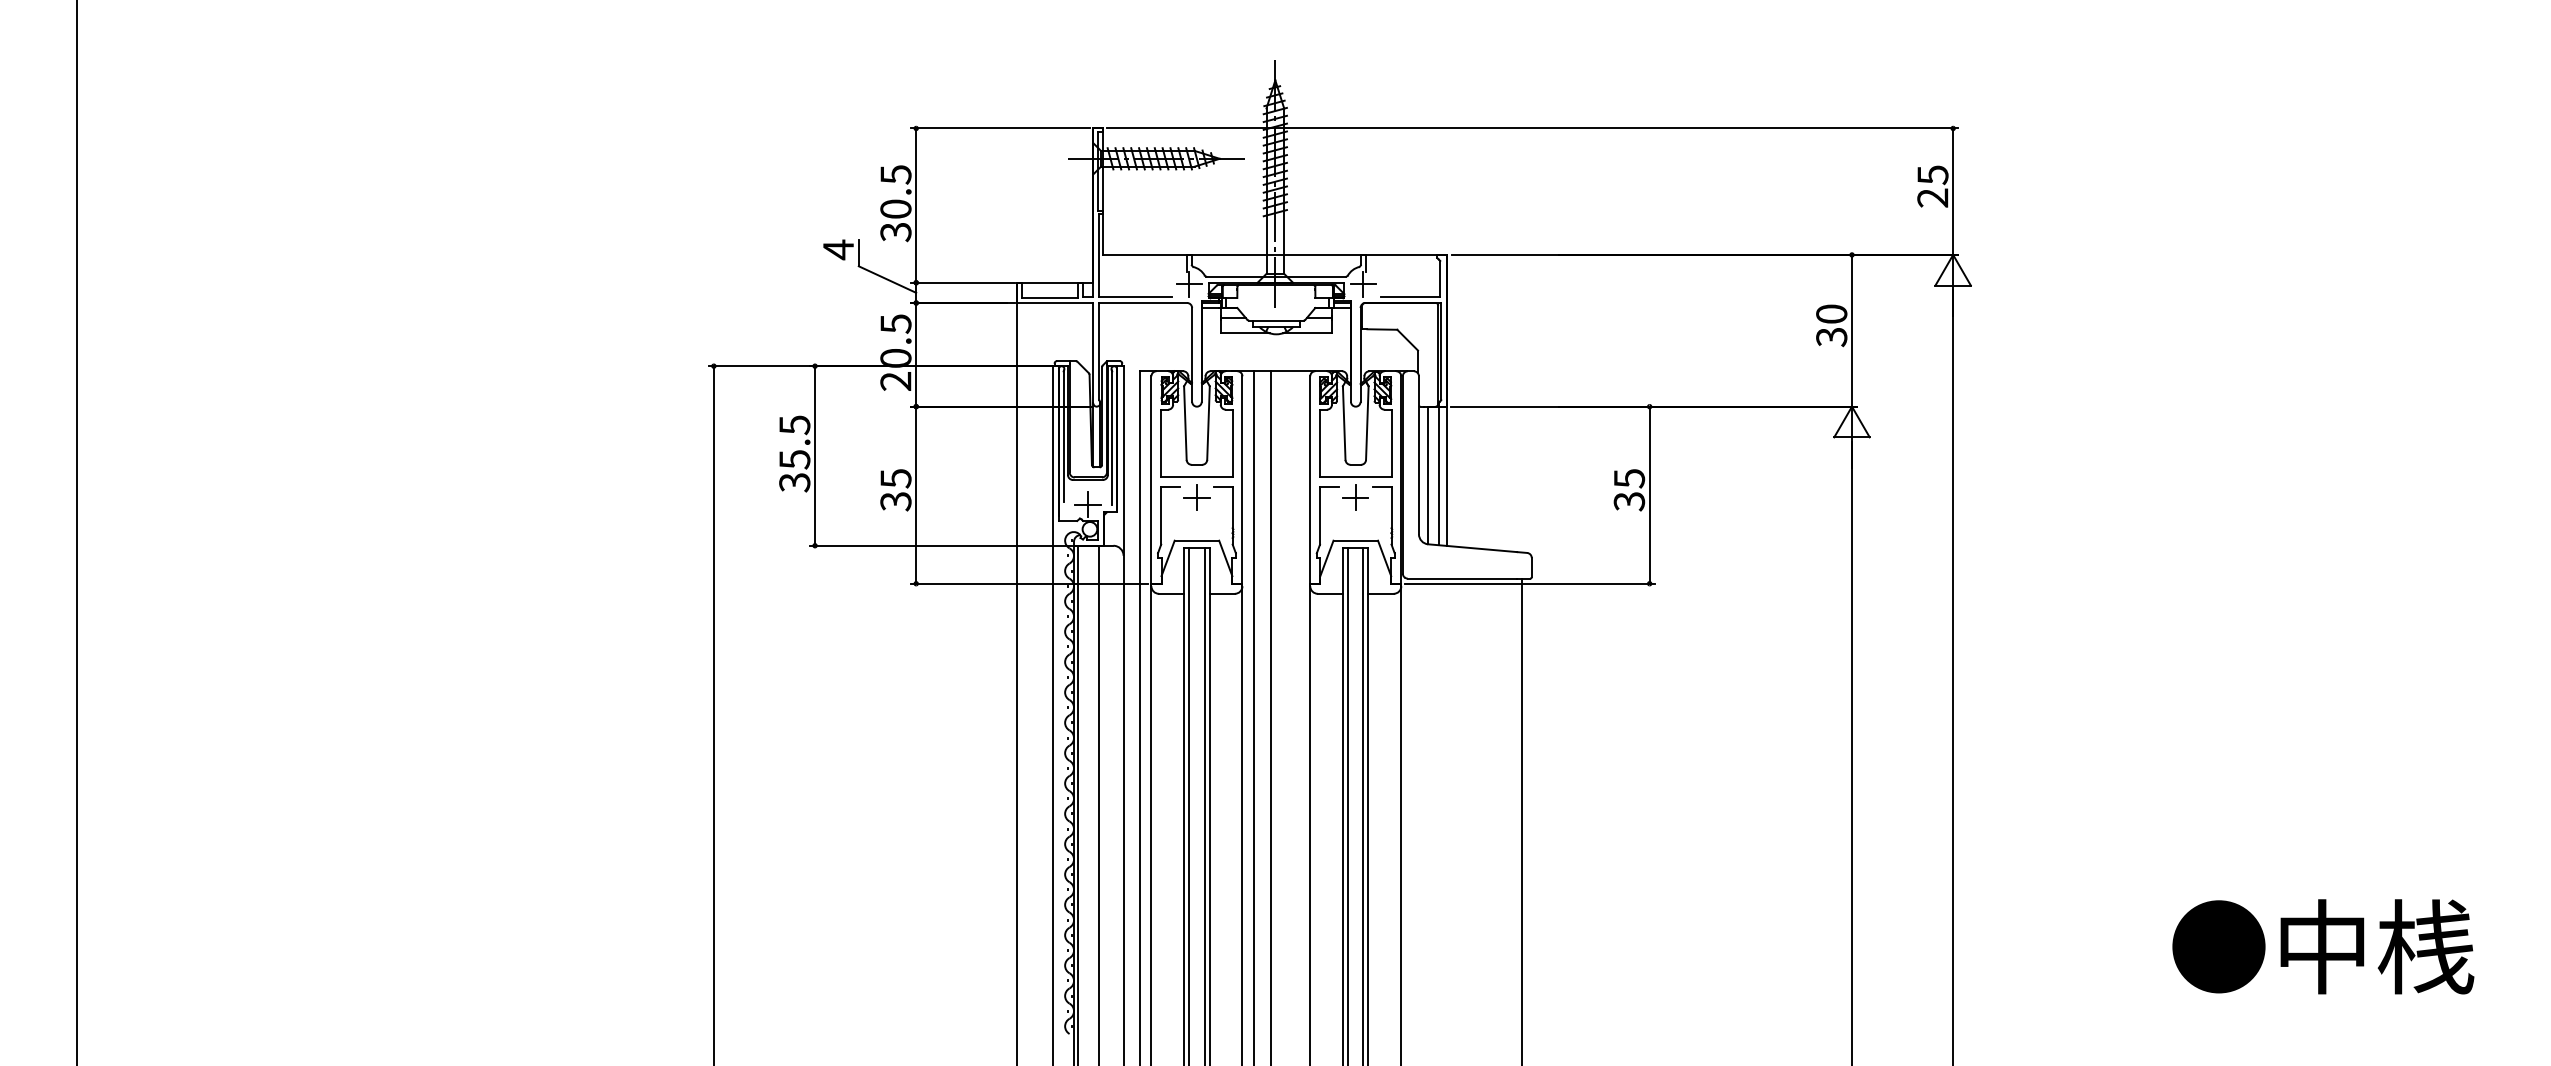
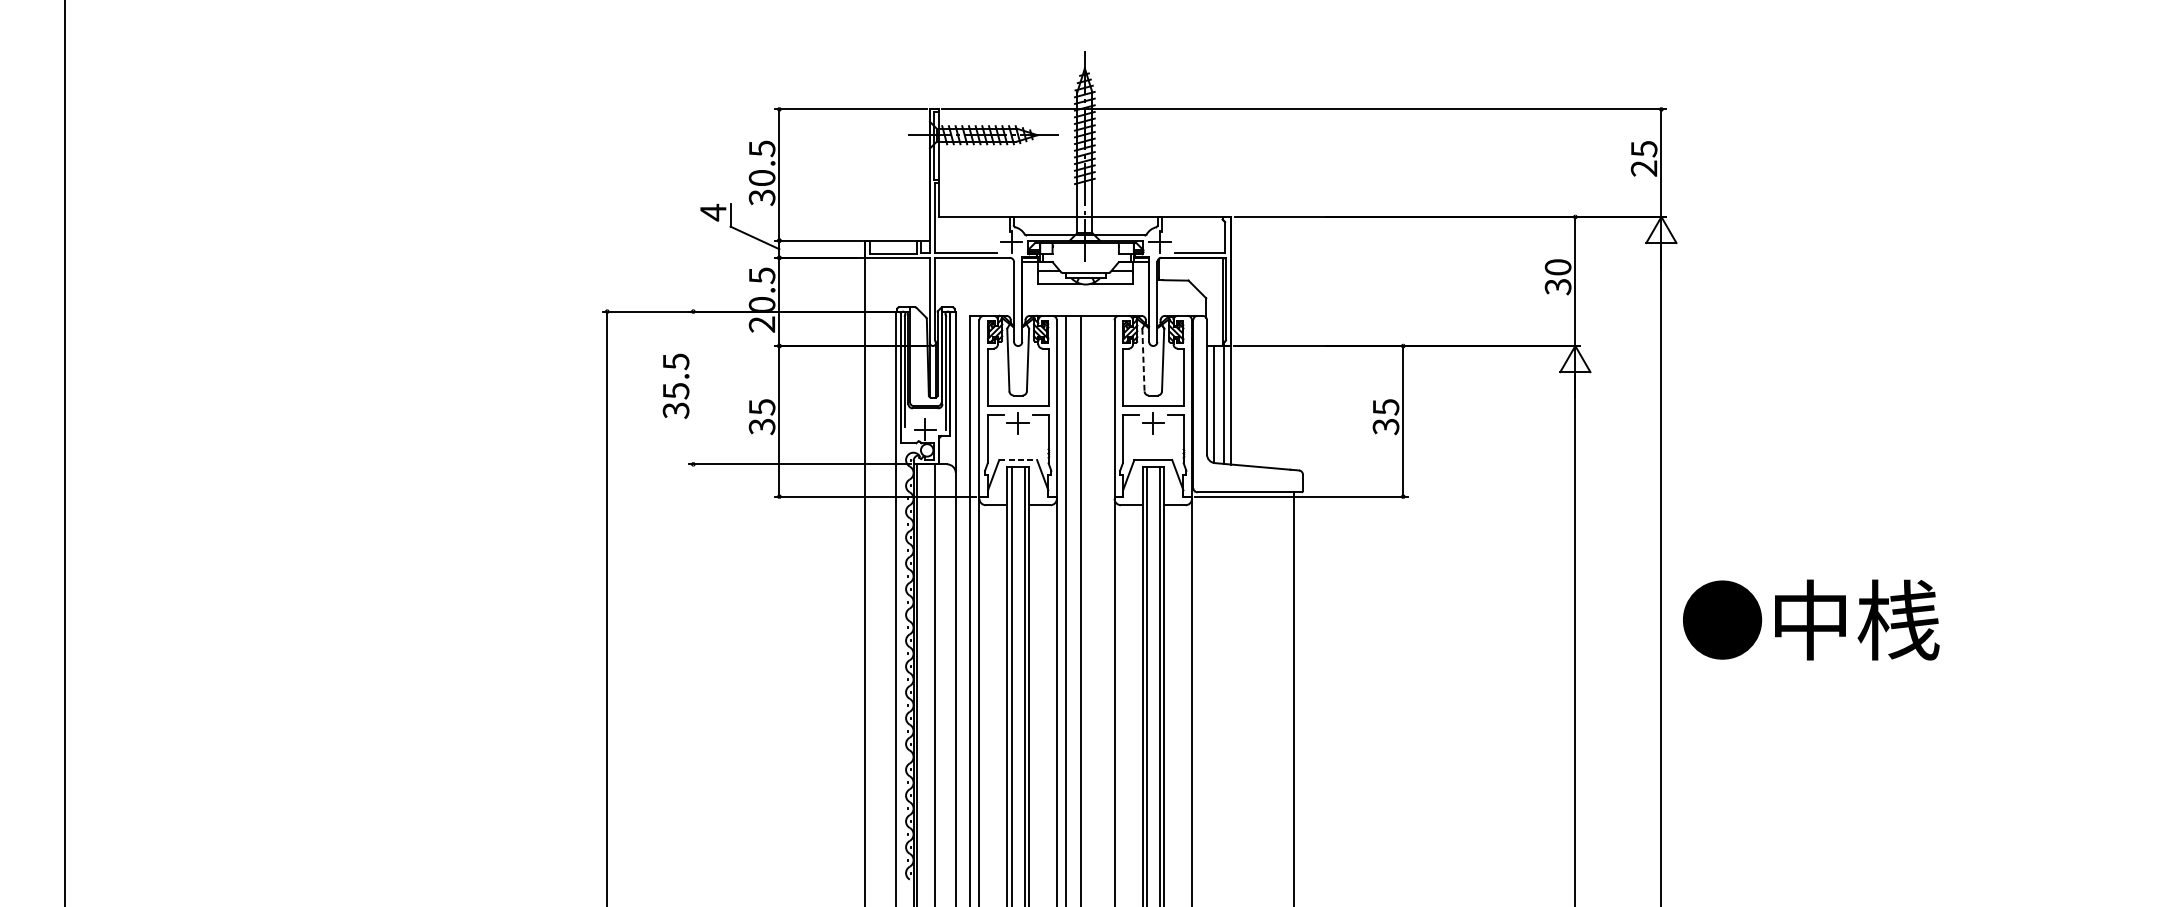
line: (1344, 423) -> (1143, 360), solid -> dashed
line: (815, 455) -> (693, 387), removed
line: (1197, 540) -> (1018, 459), solid -> dashed
text: (2323, 946) -> (1811, 619), moved

